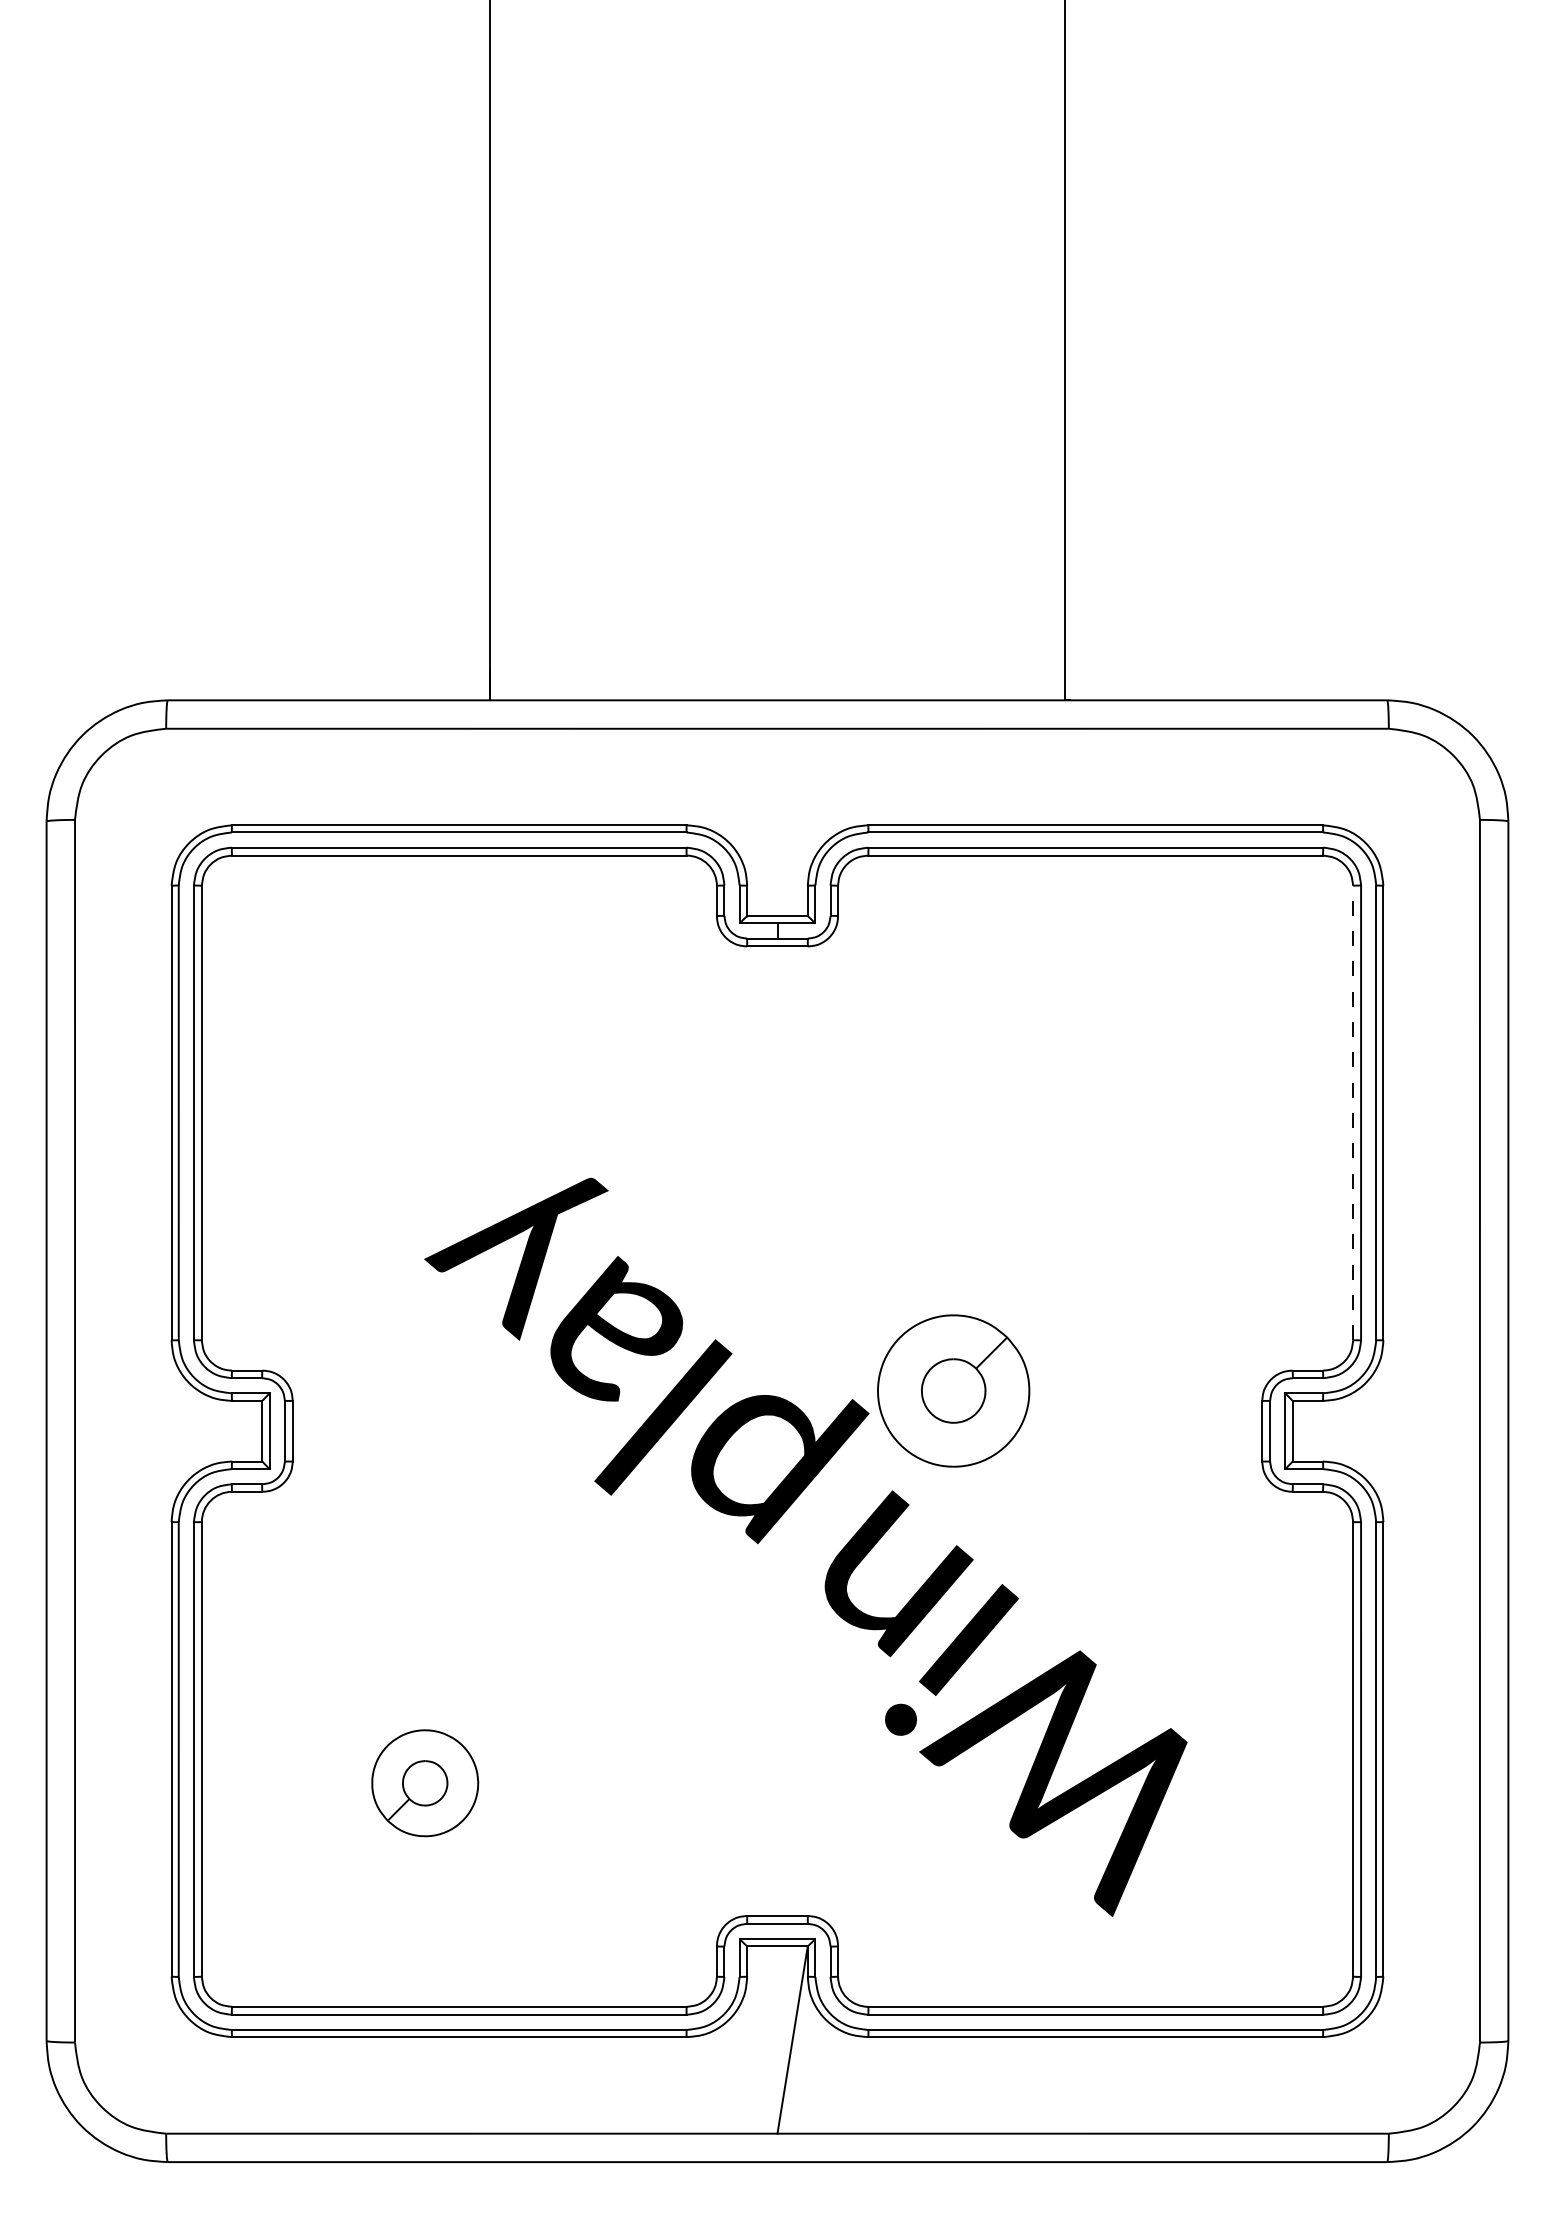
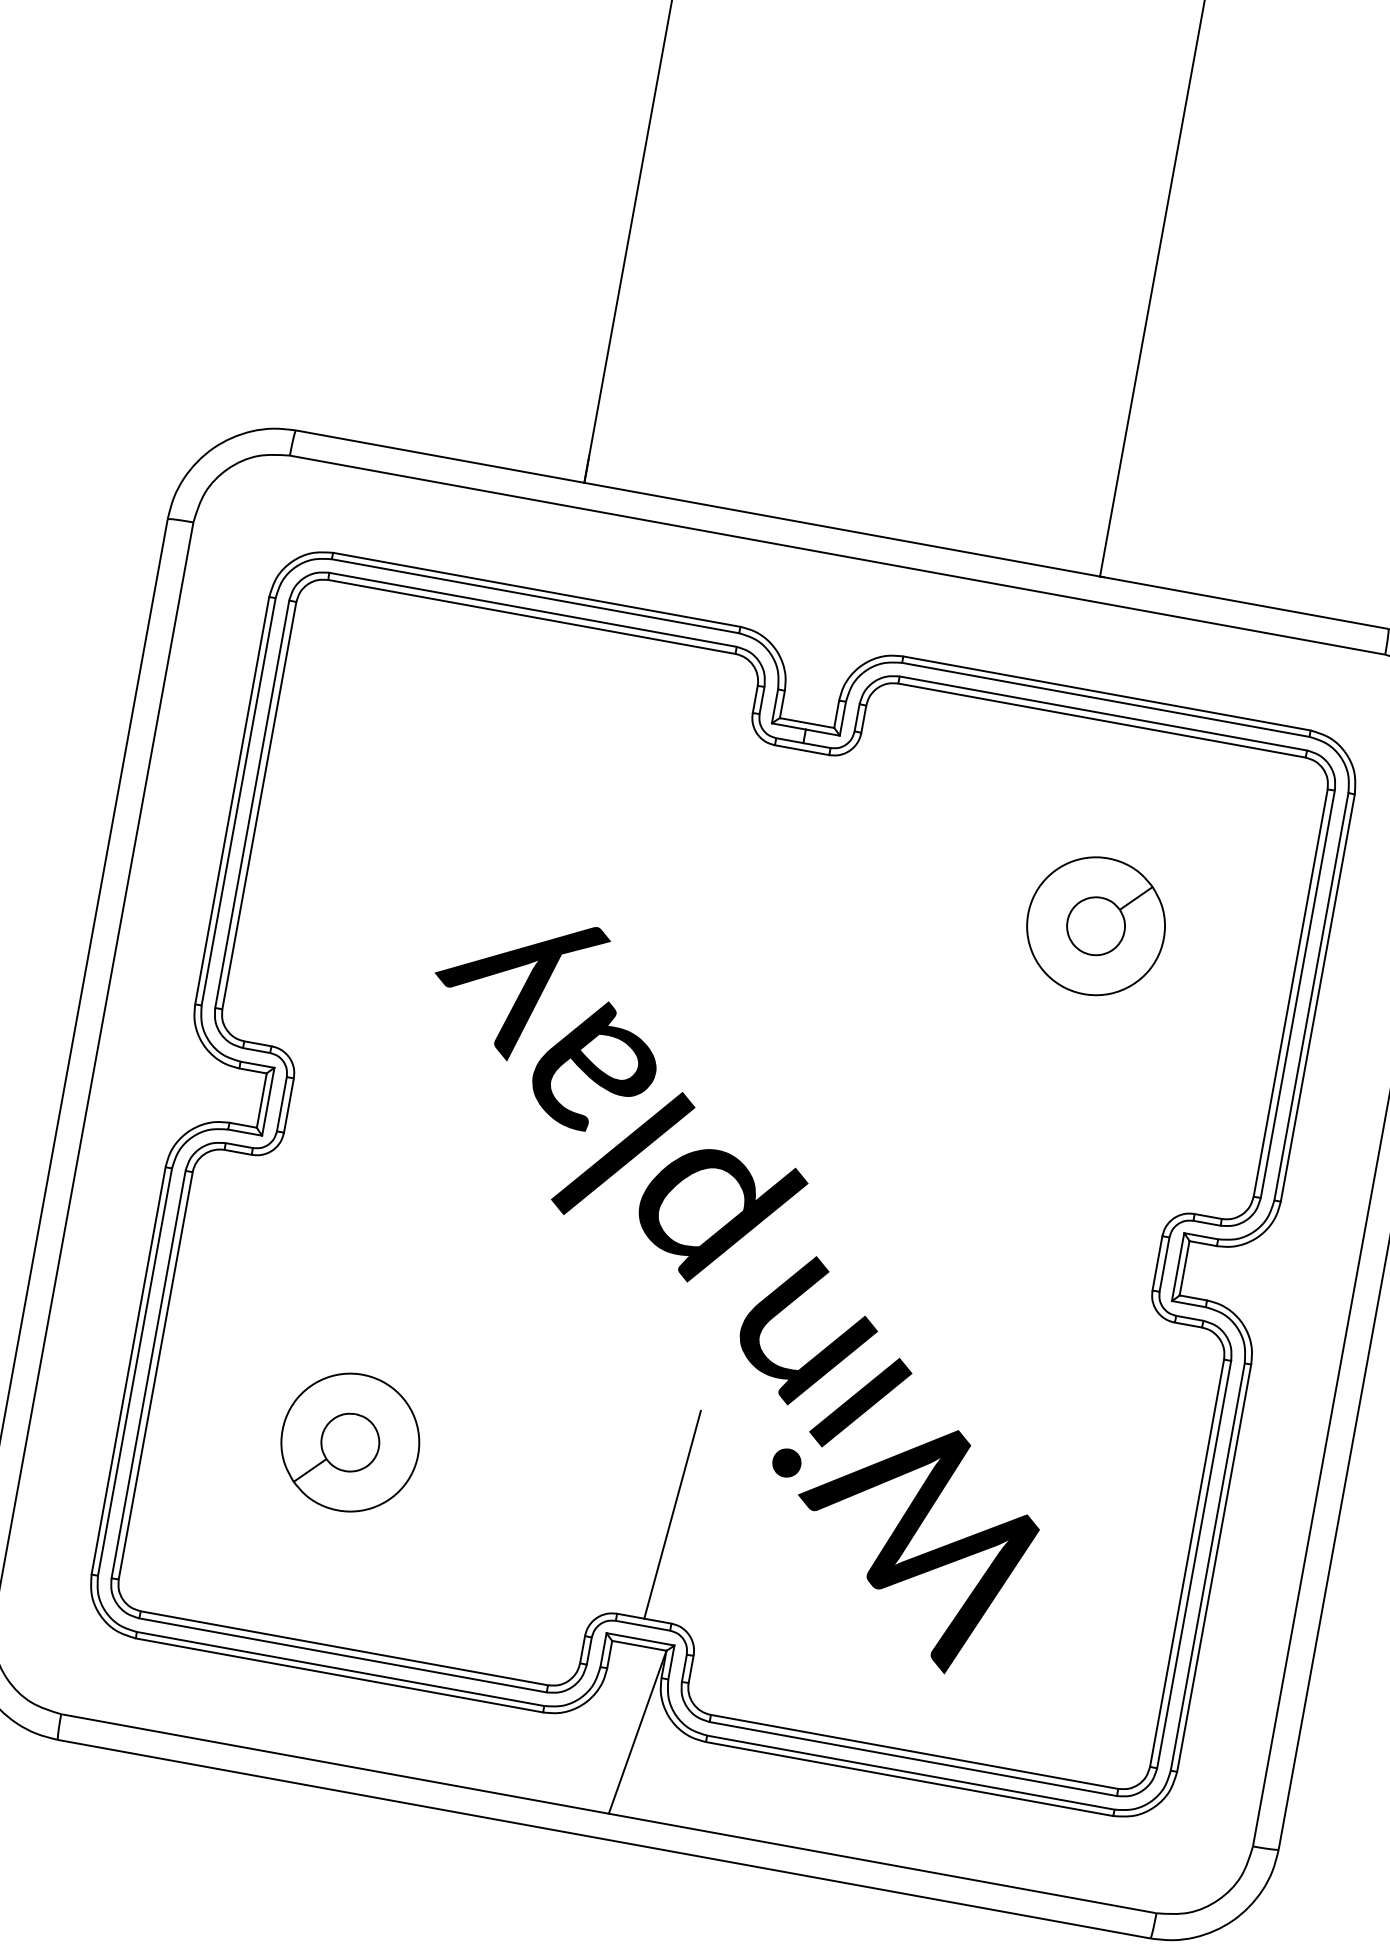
line: (1353, 1112) -> (1291, 992), dashed -> solid
part: (953, 1390) -> (1095, 925), moved
part: (424, 1782) -> (349, 1441), size x1.43
line: (787, 1797) -> (672, 1514), added

